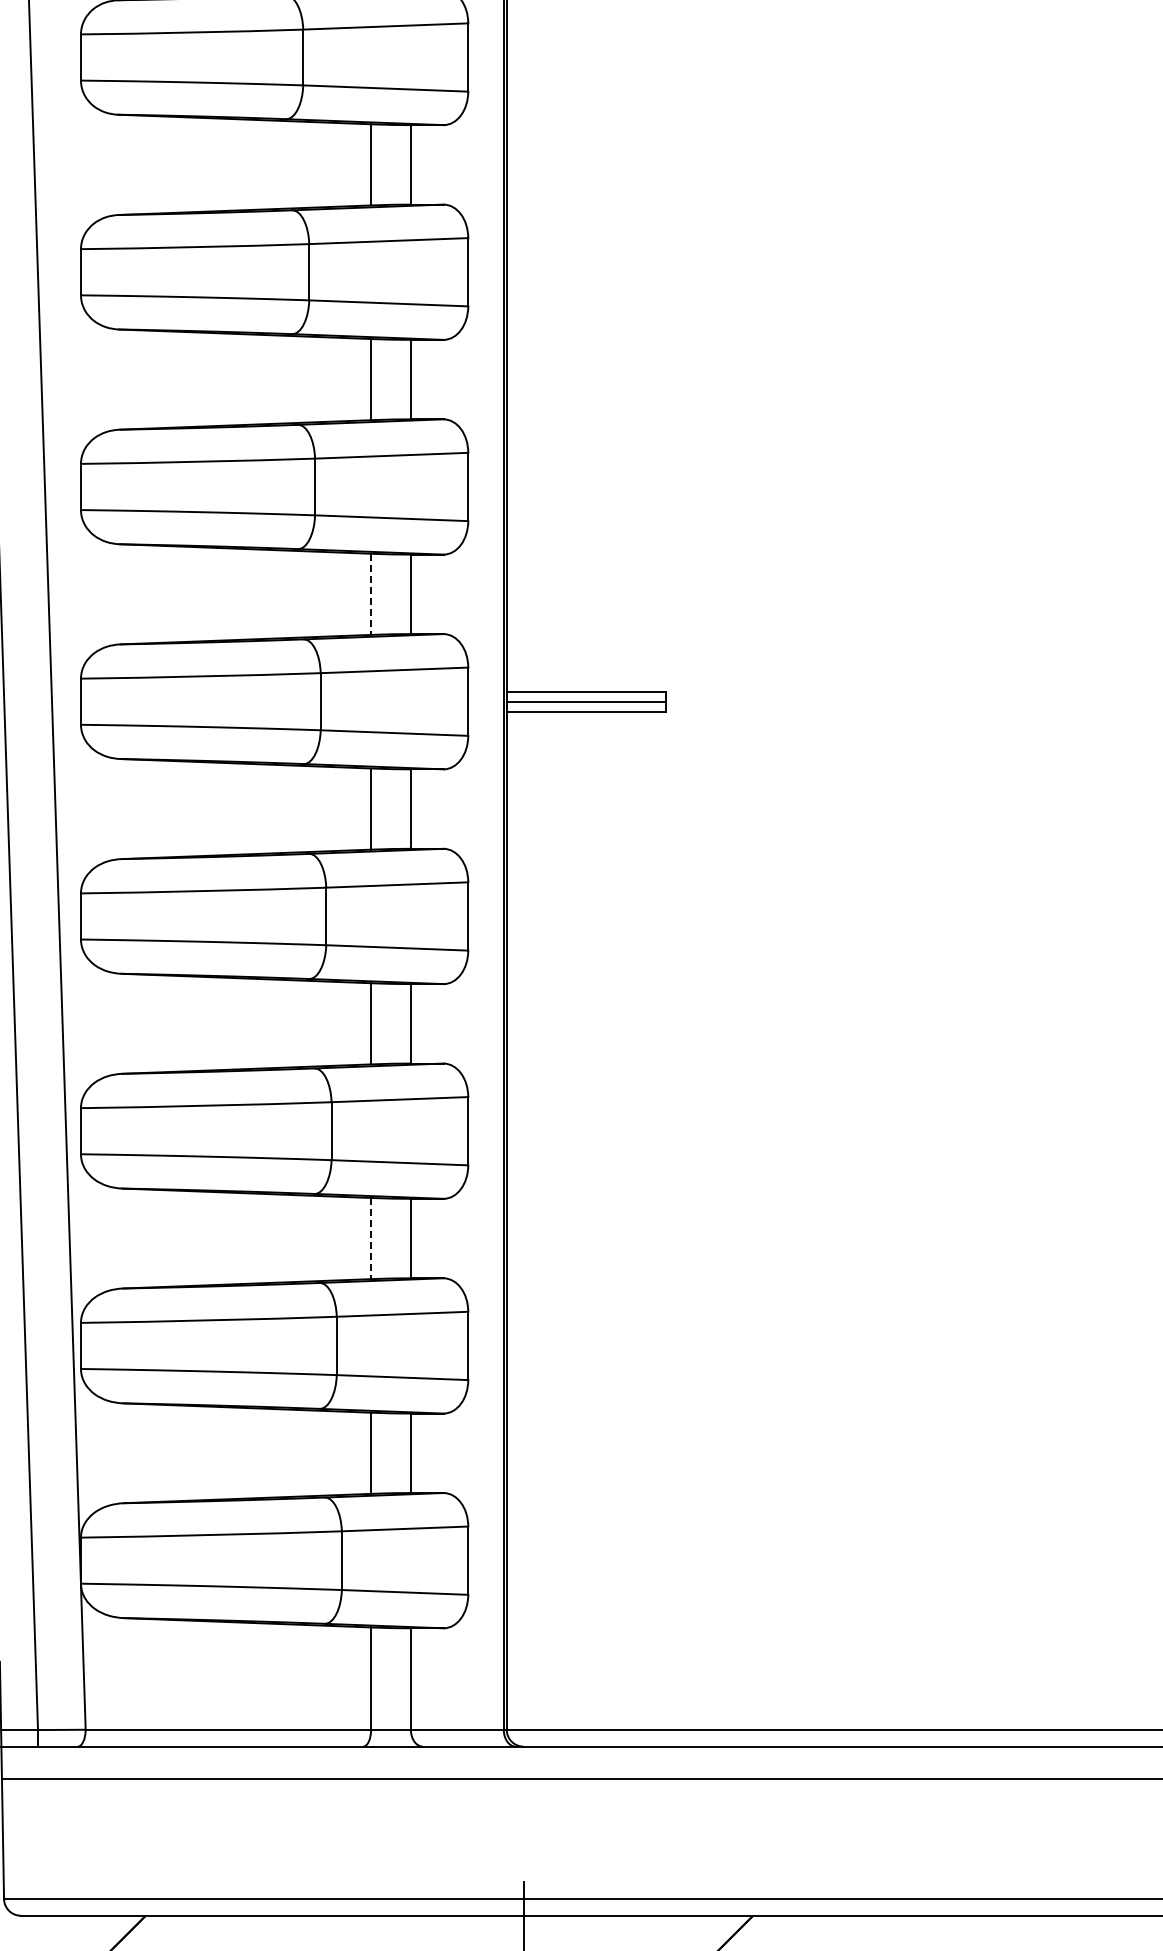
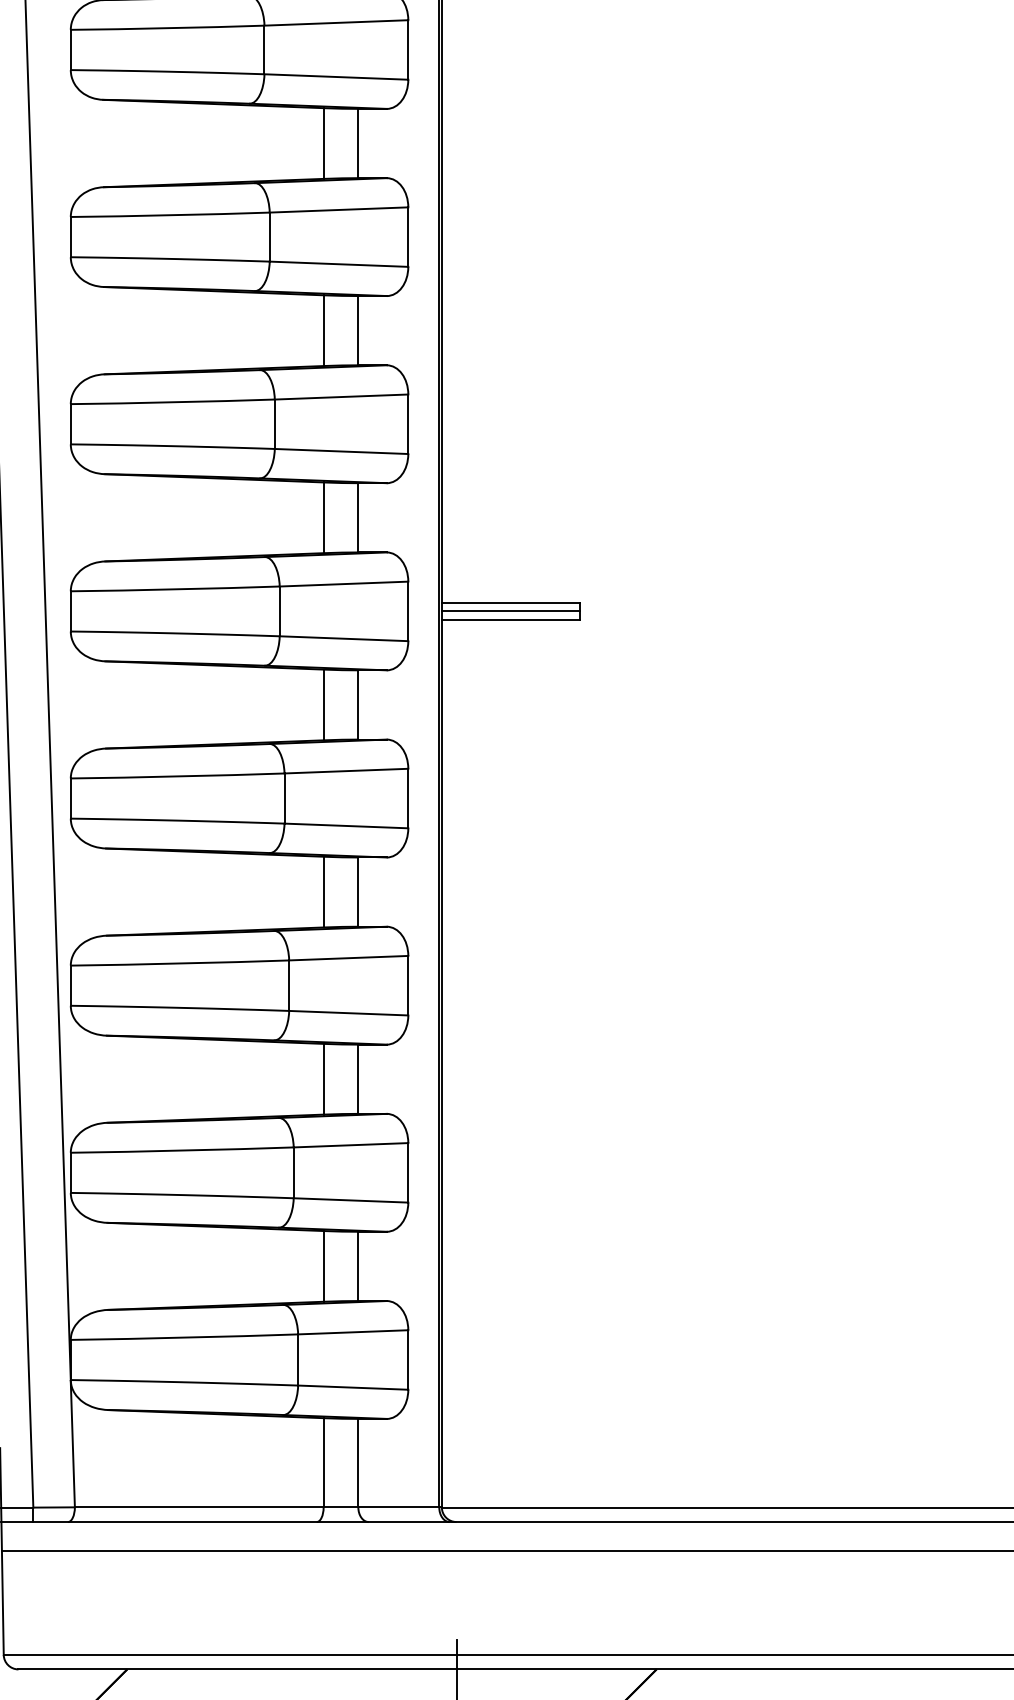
line: (371, 594) -> (323, 517), dashed -> solid
line: (371, 1238) -> (323, 1079), dashed -> solid

